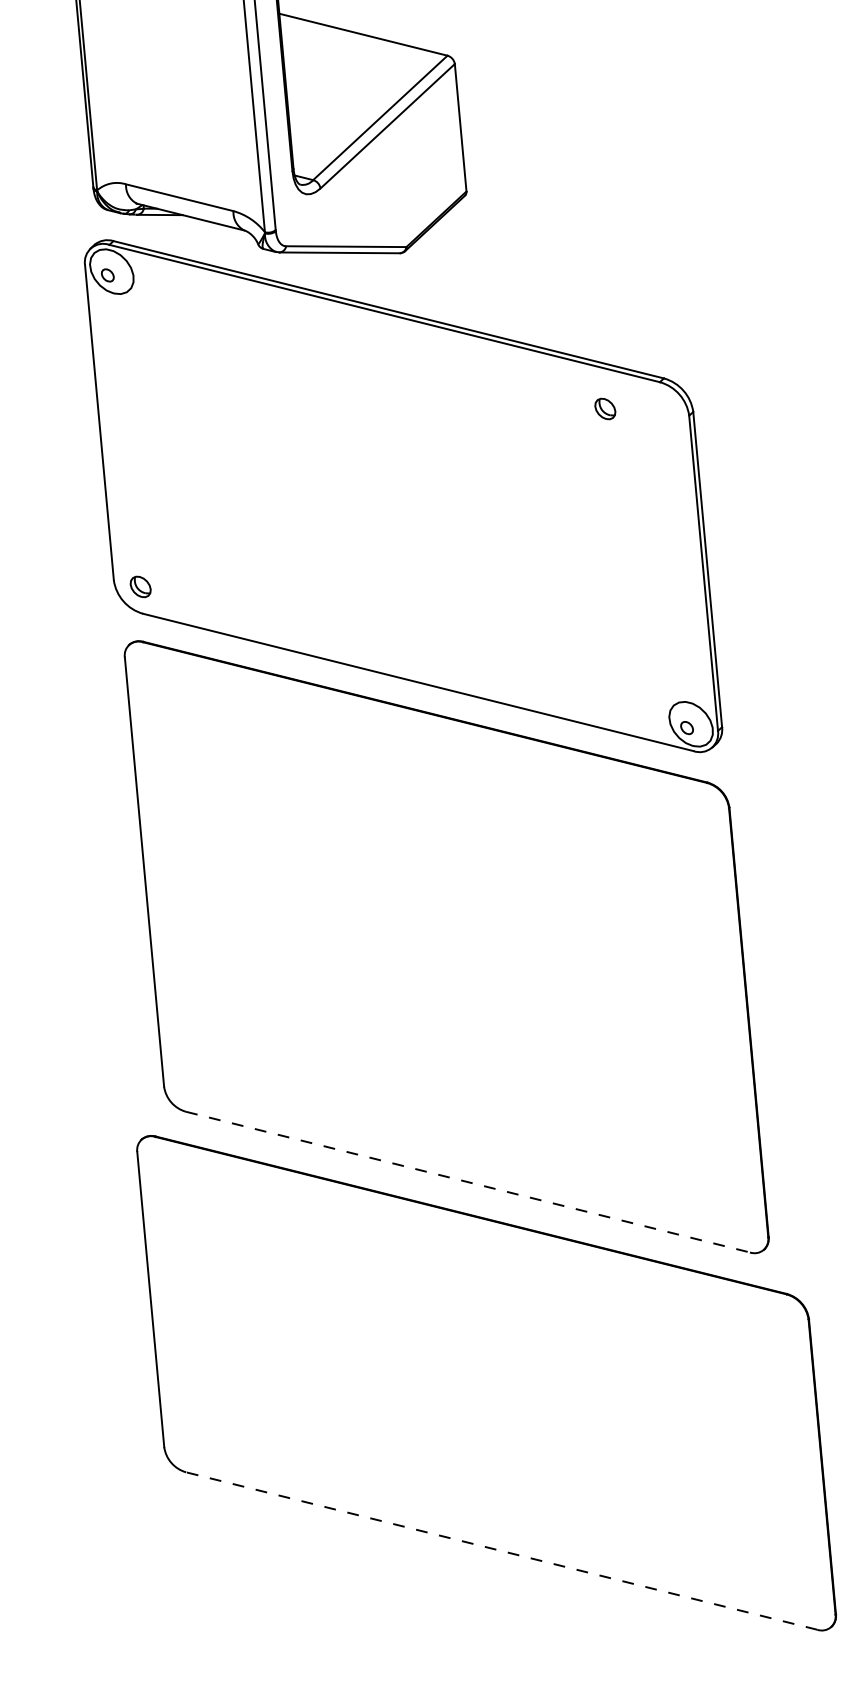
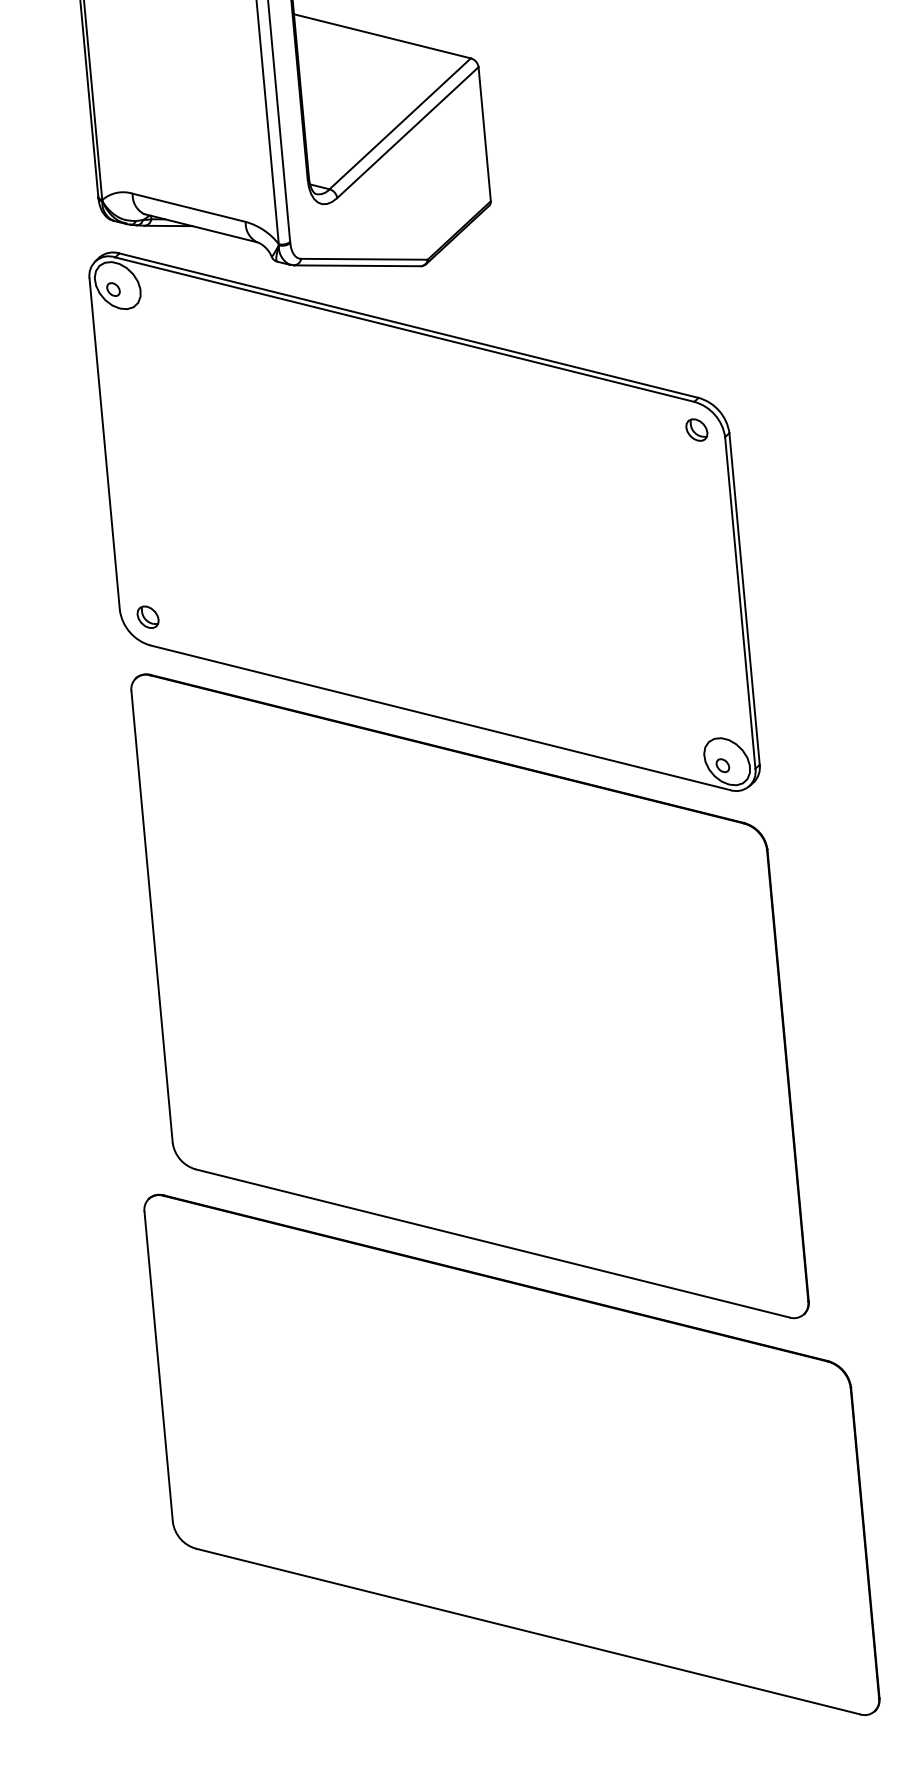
part: (605, 408) -> (697, 429), moved
line: (468, 1182) -> (492, 1243), dashed -> solid
line: (501, 1550) -> (527, 1630), dashed -> solid

